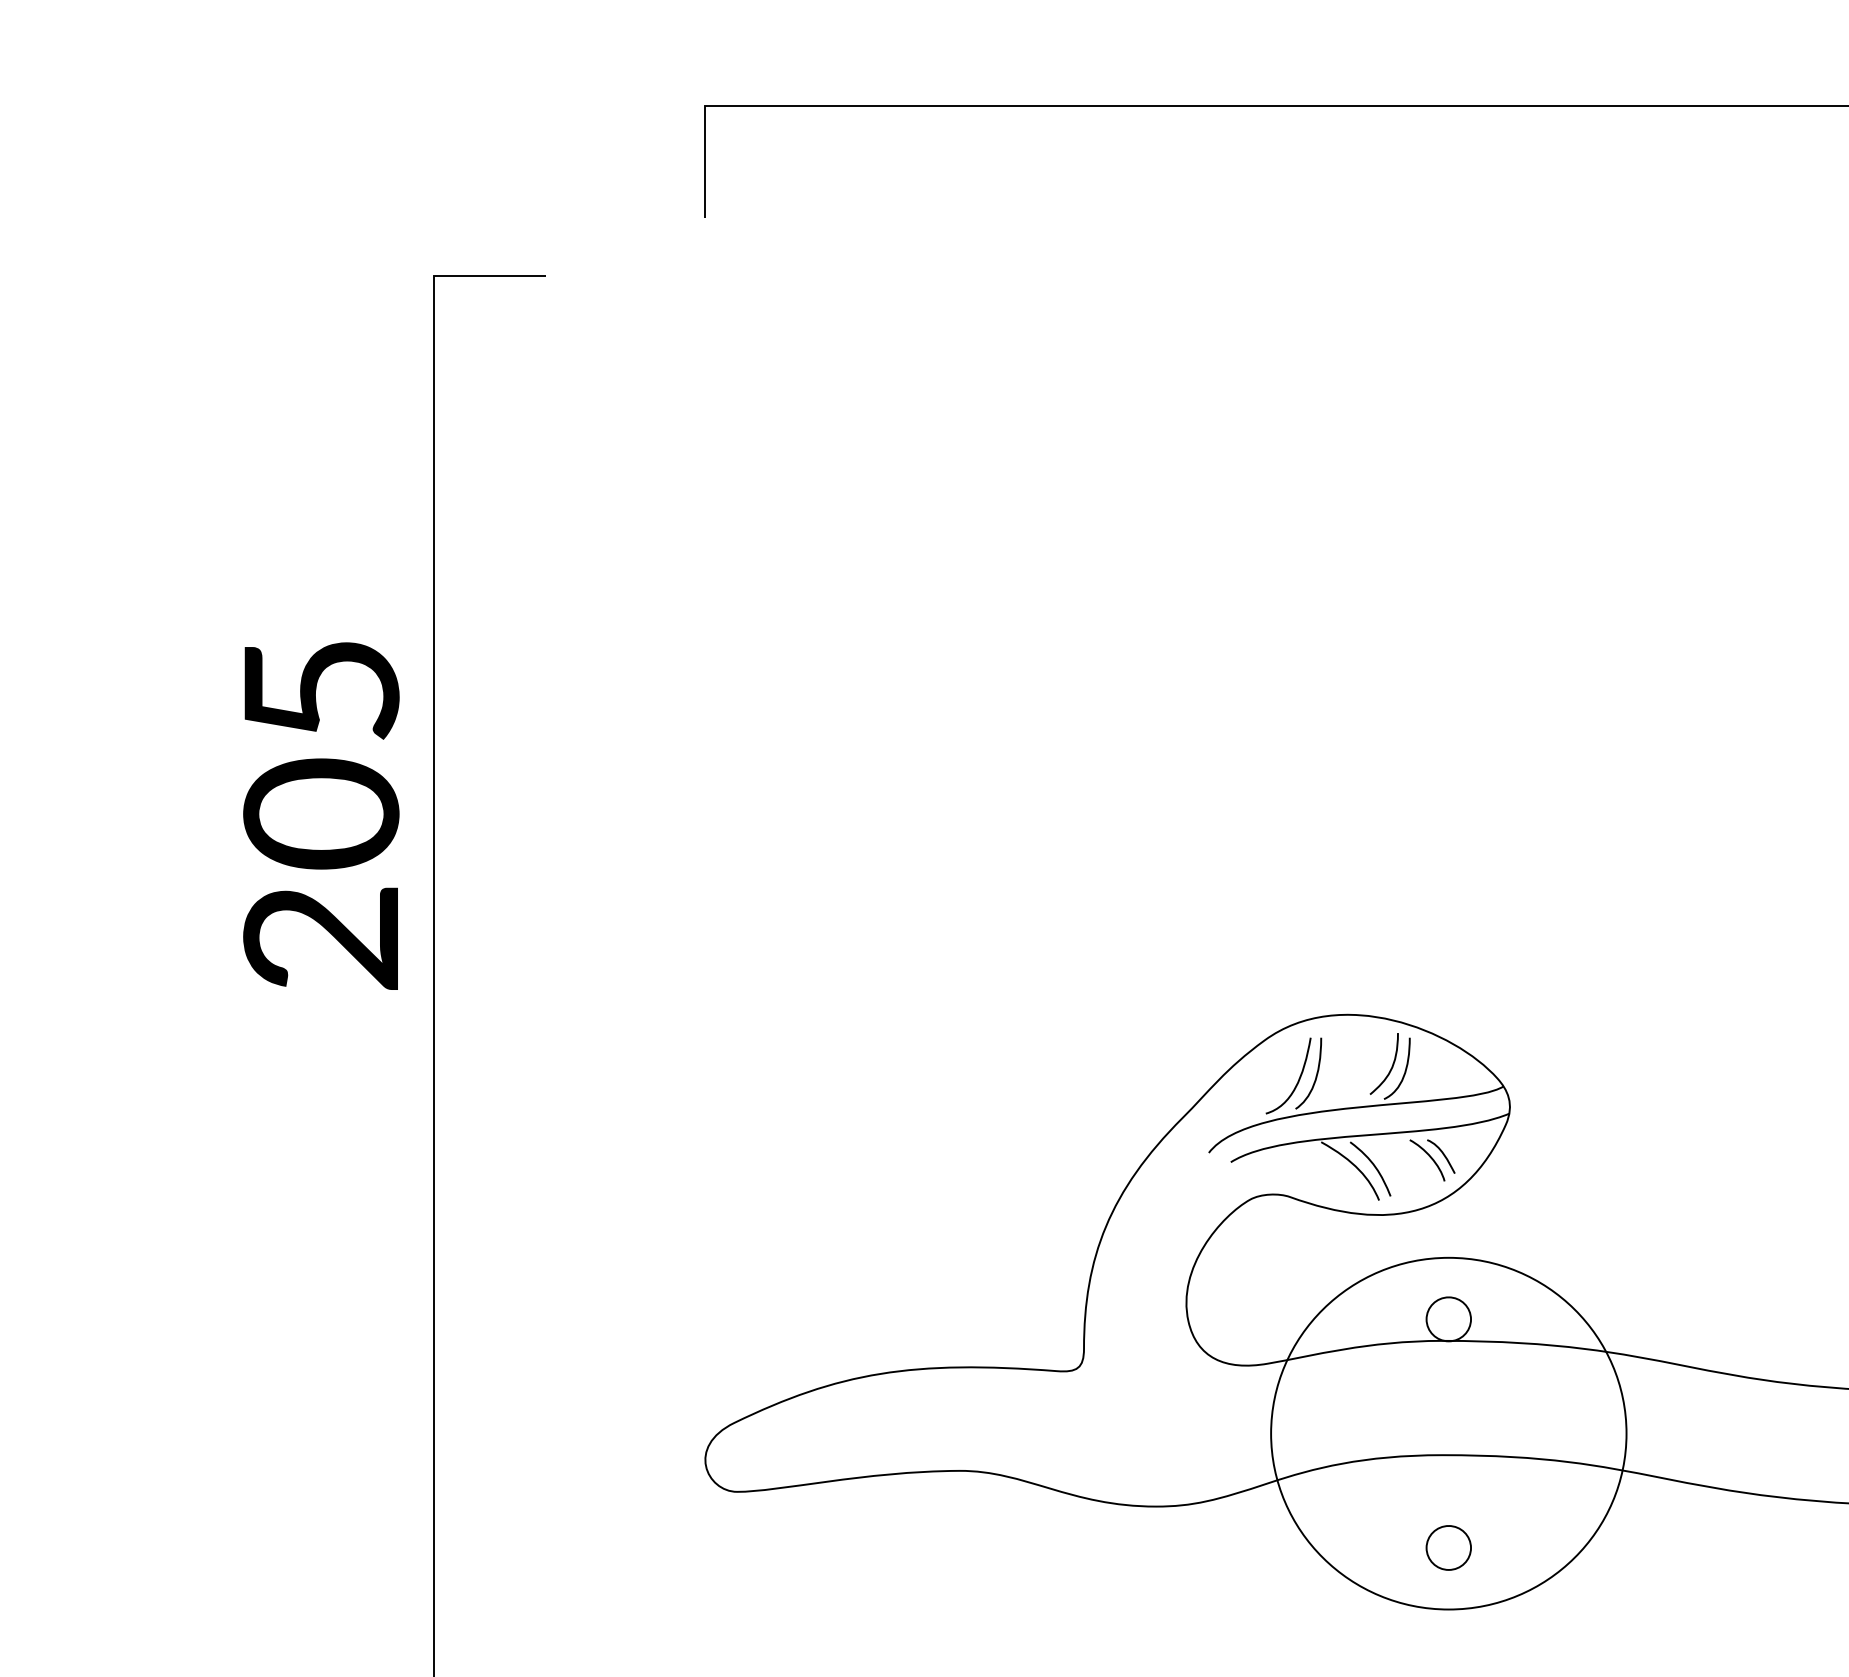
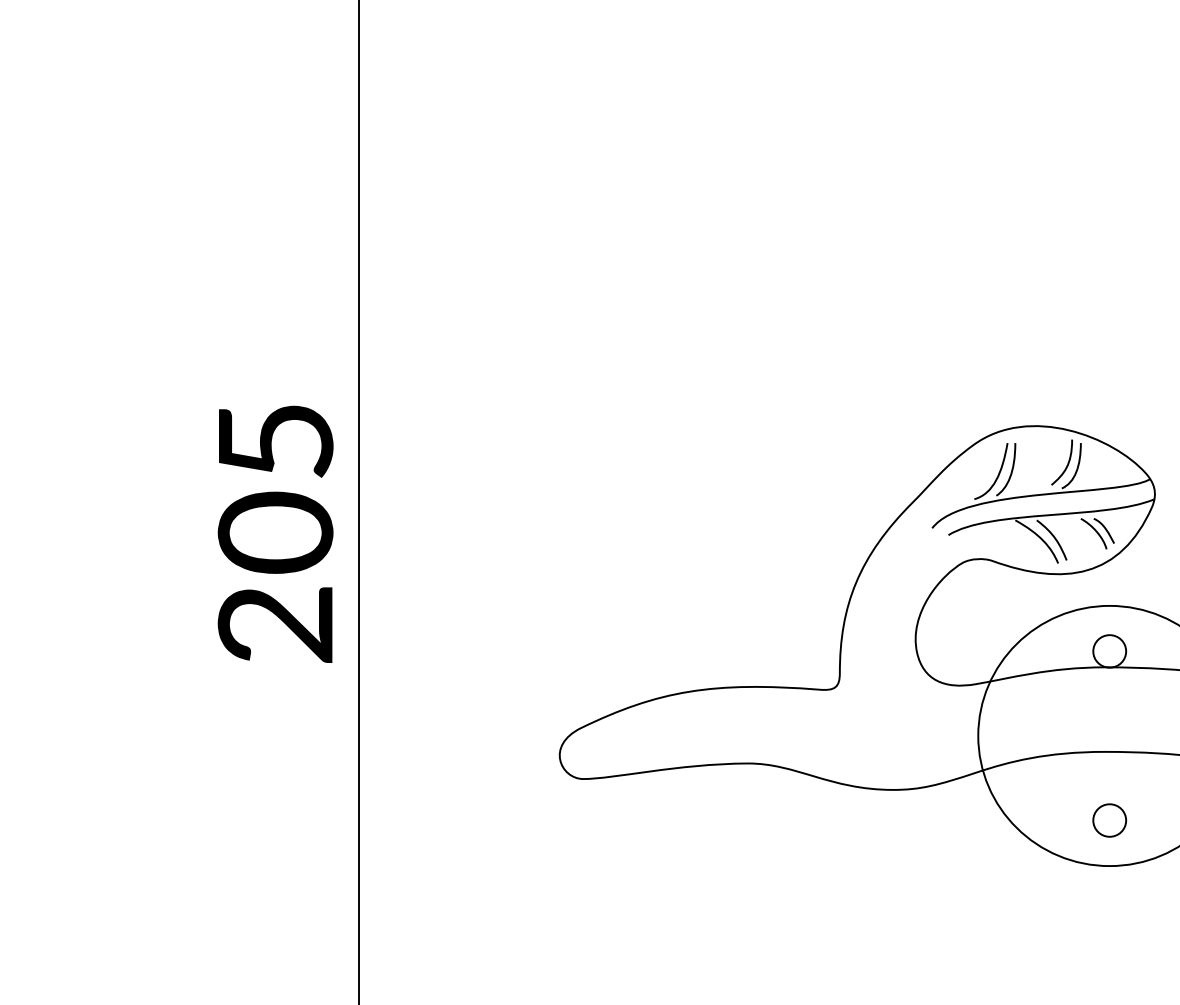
text: (321, 815) -> (275, 533), moved

